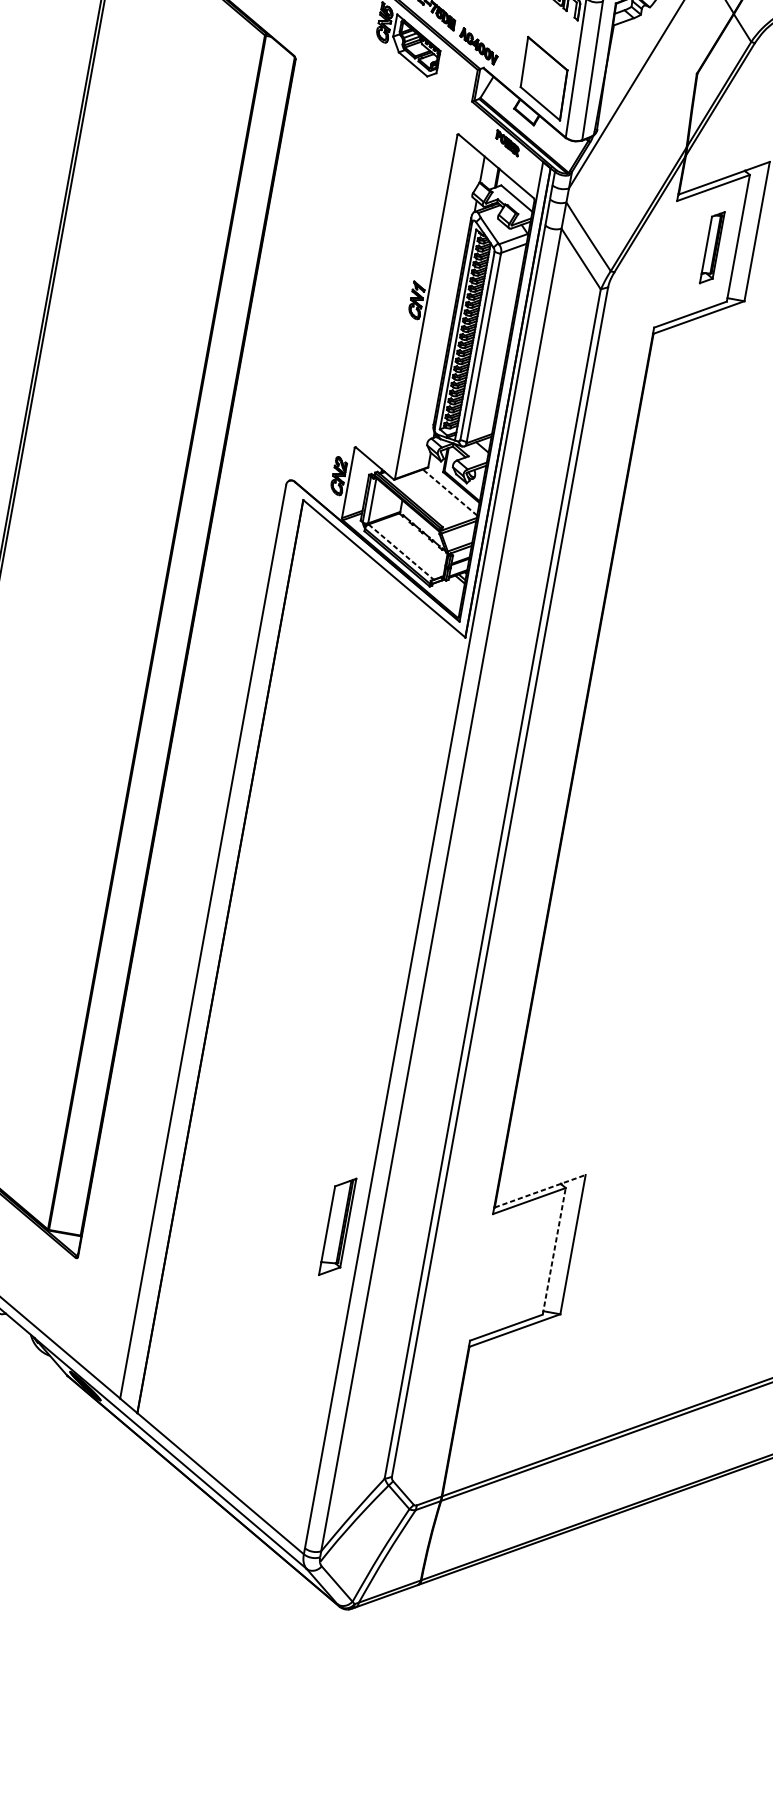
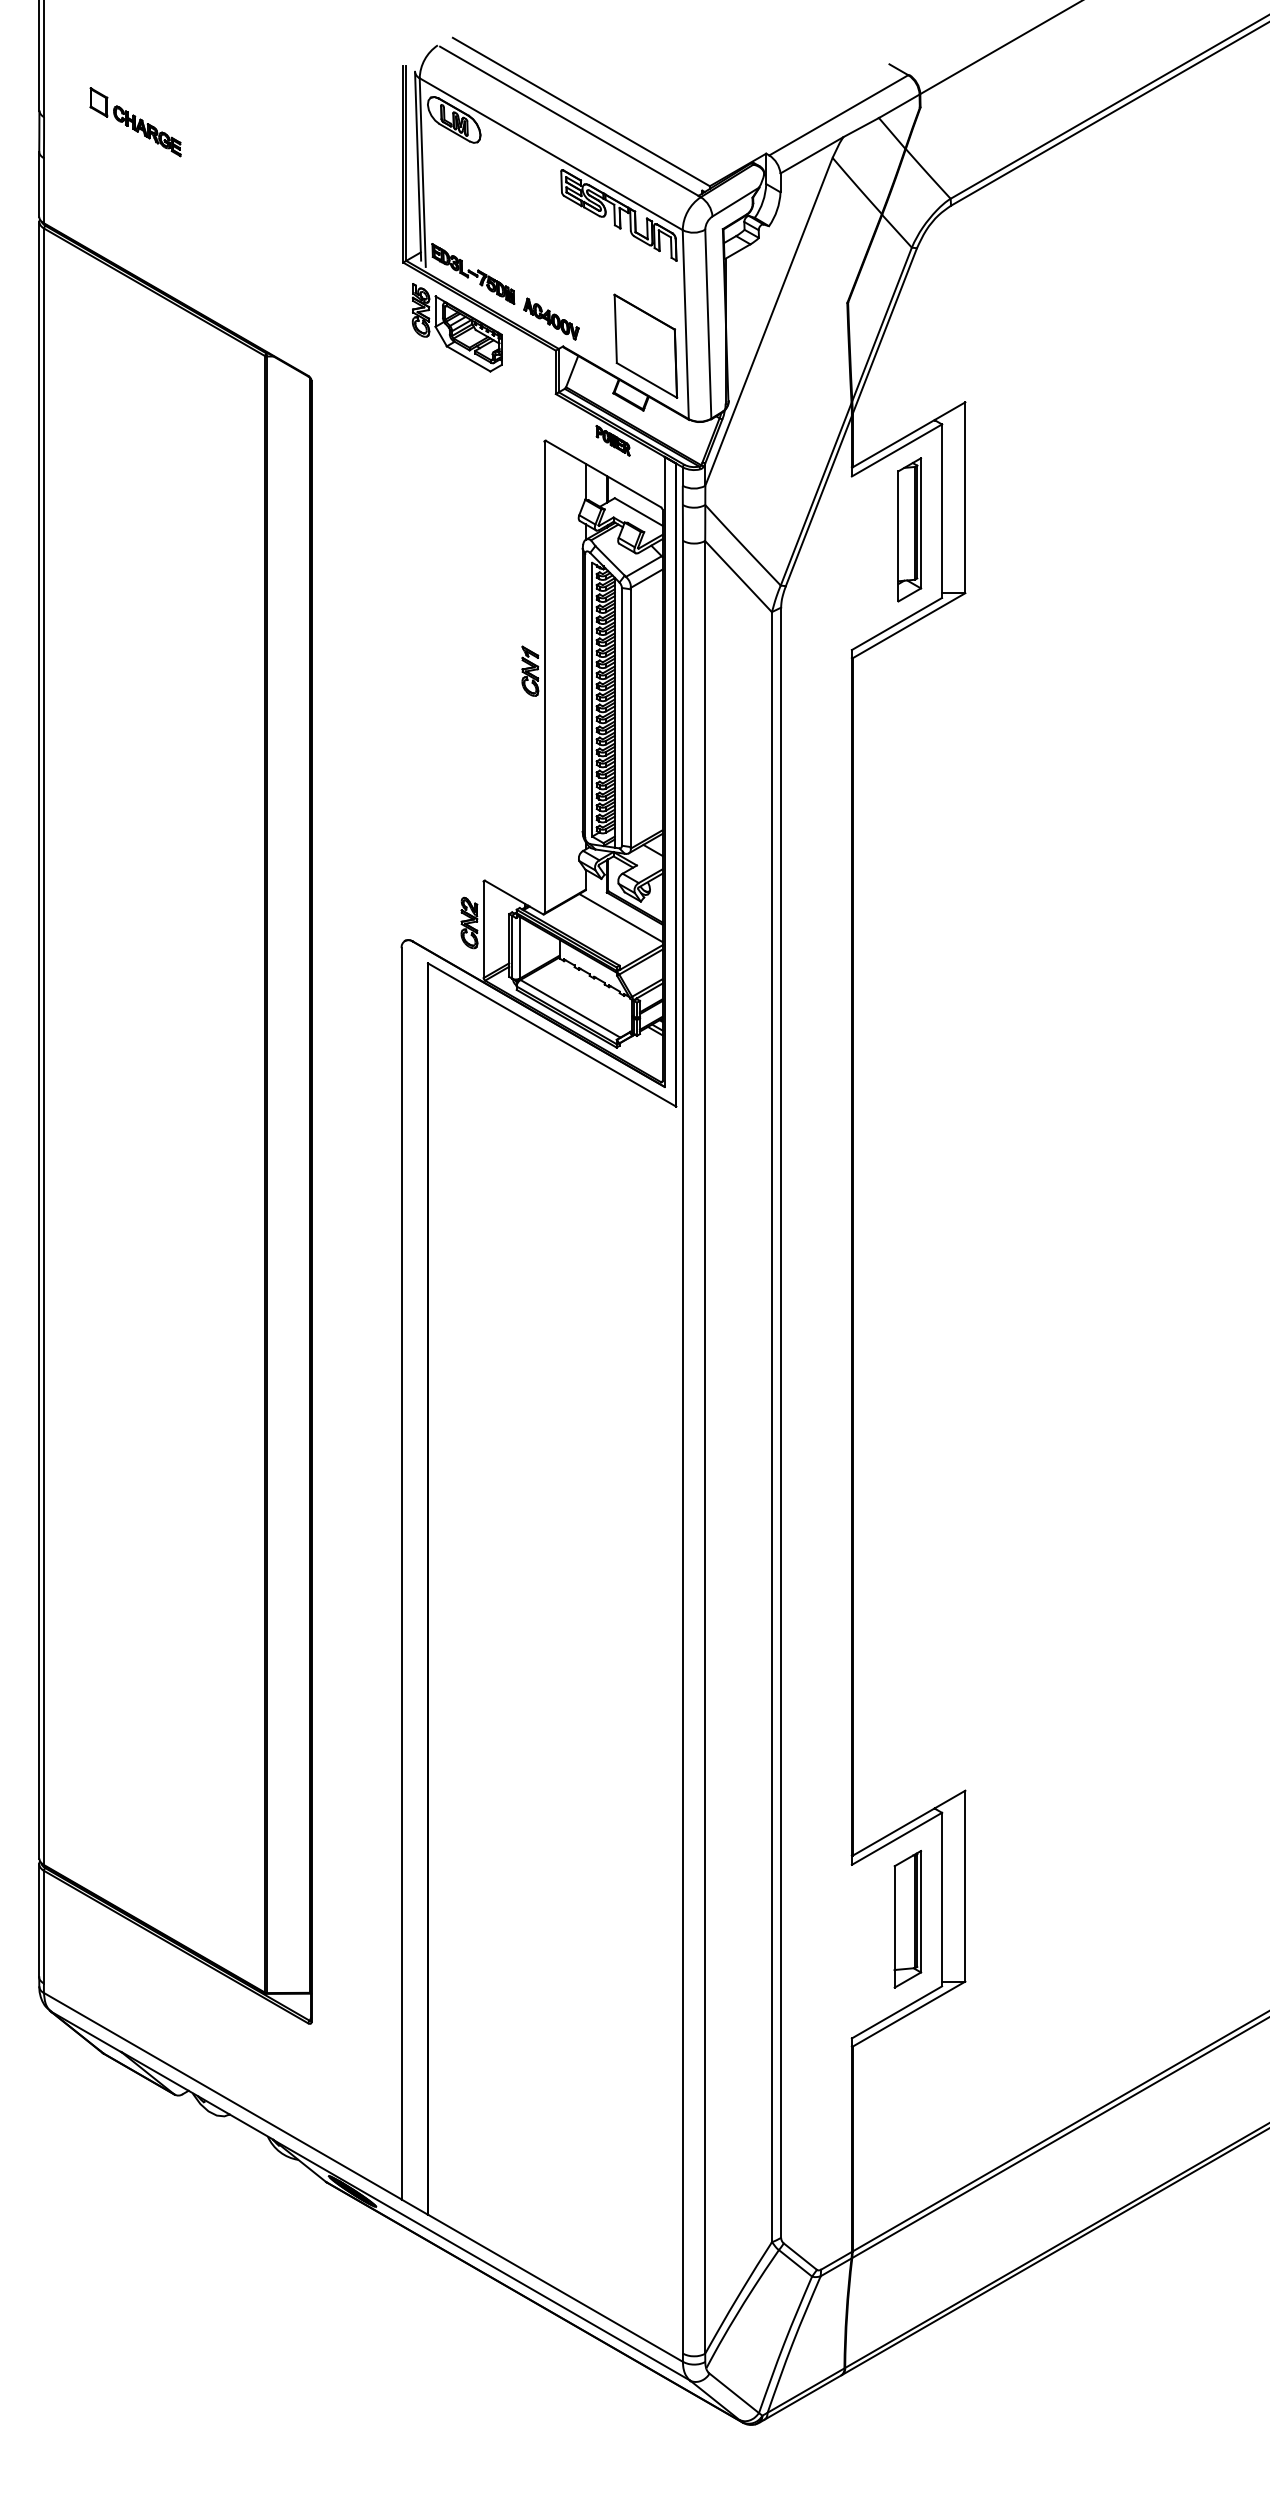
part: (712, 247) -> (909, 529), size x1.43
line: (449, 492) -> (620, 917), dashed -> solid
line: (401, 551) -> (570, 1008), dashed -> solid
line: (540, 1190) -> (909, 1822), dashed -> solid
part: (337, 1226) -> (907, 1919), moved
line: (554, 1251) -> (942, 1899), dashed -> solid

